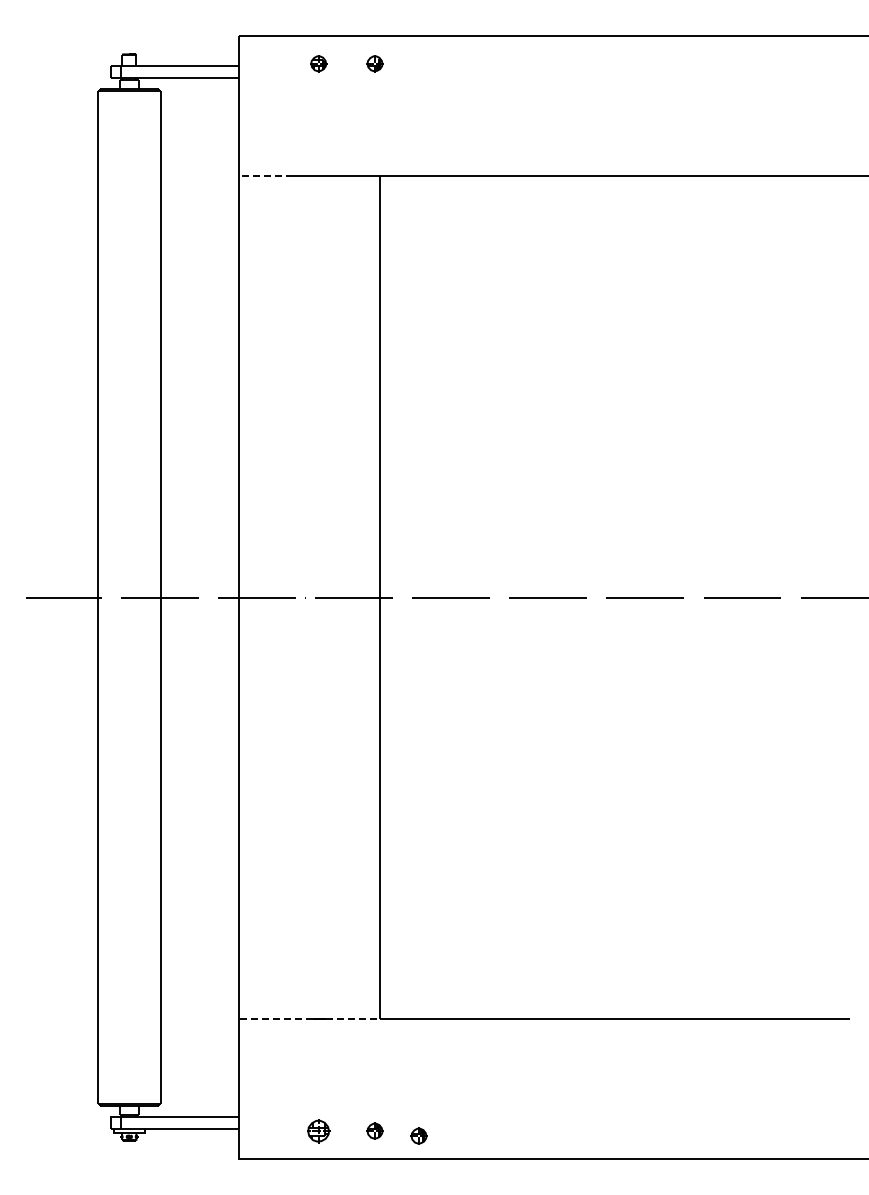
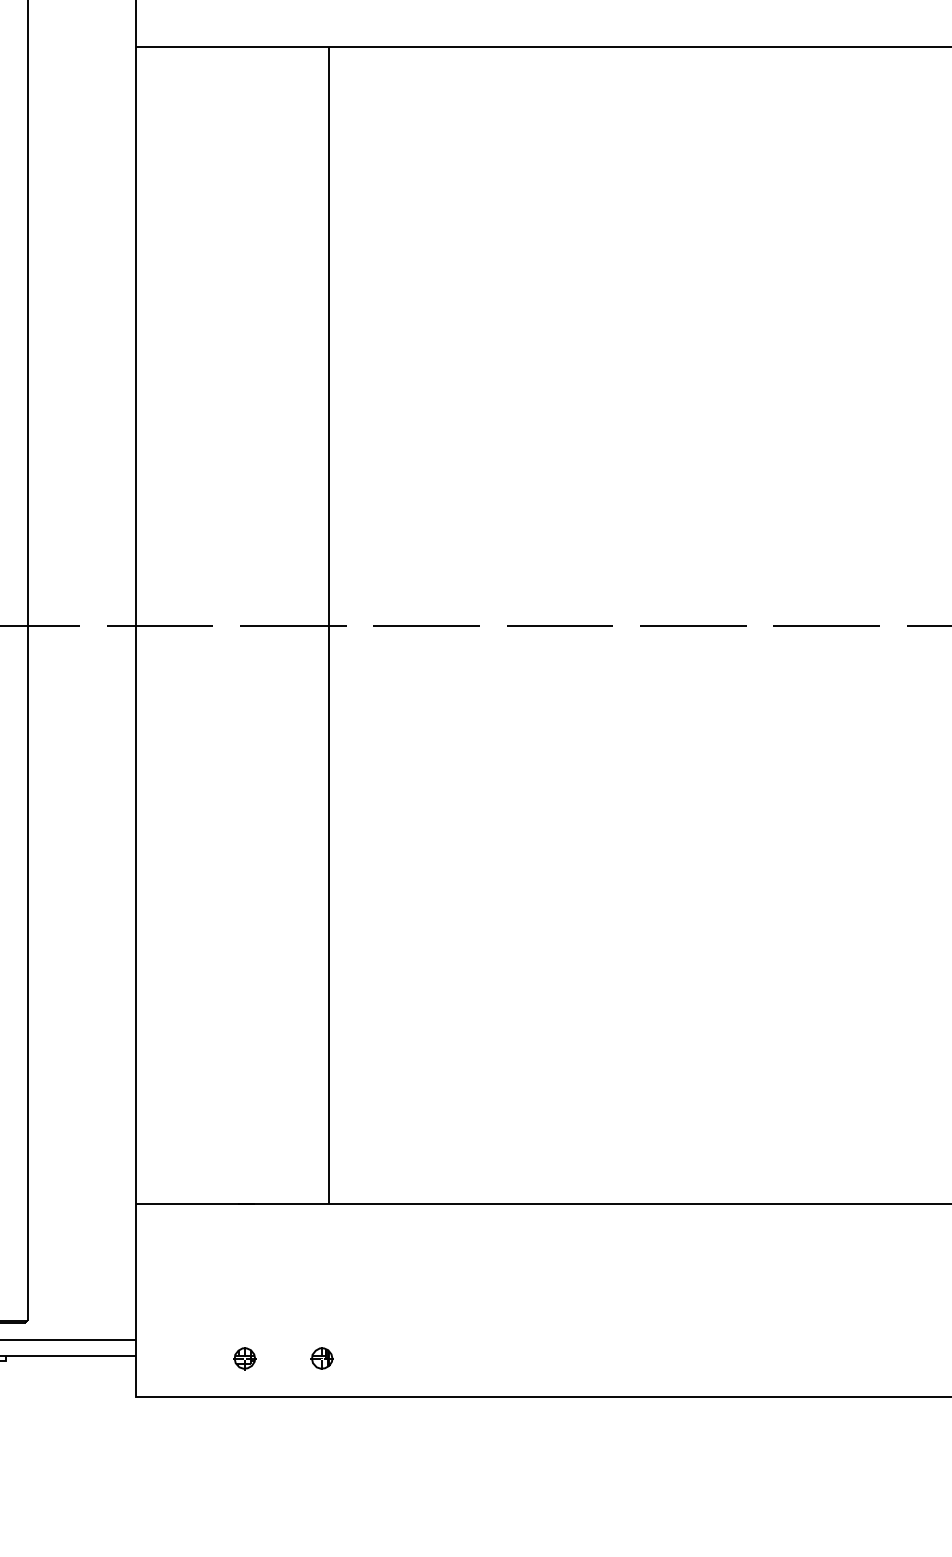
line: (266, 176) -> (173, 47), dashed -> solid
line: (275, 1018) -> (185, 1203), dashed -> solid
line: (352, 1018) -> (291, 1203), dashed -> solid
part: (318, 1130) -> (244, 1357), size x0.71
part: (418, 1135) -> (381, 1364), removed

